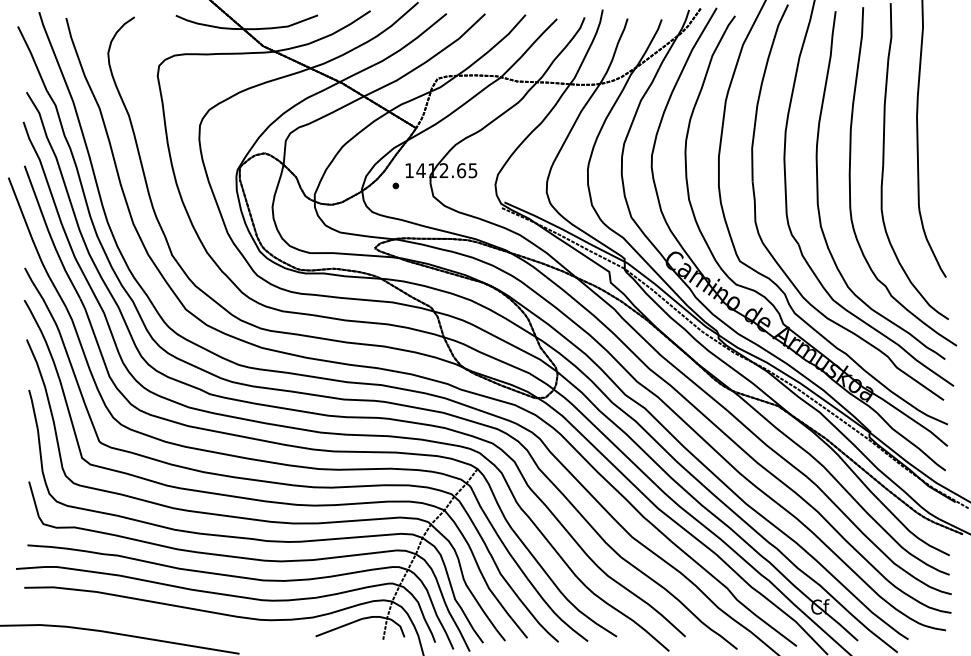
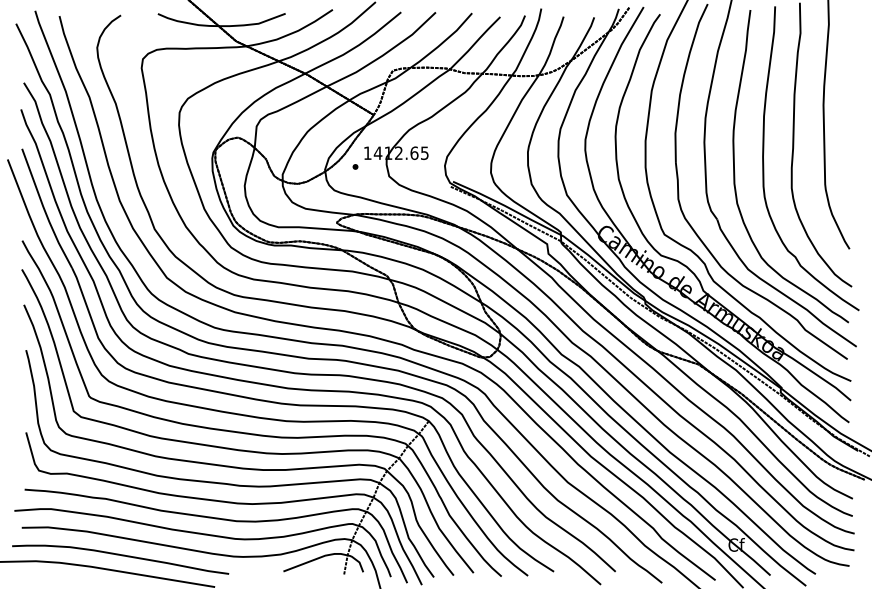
curve: (135, 619) -> (121, 556), added

